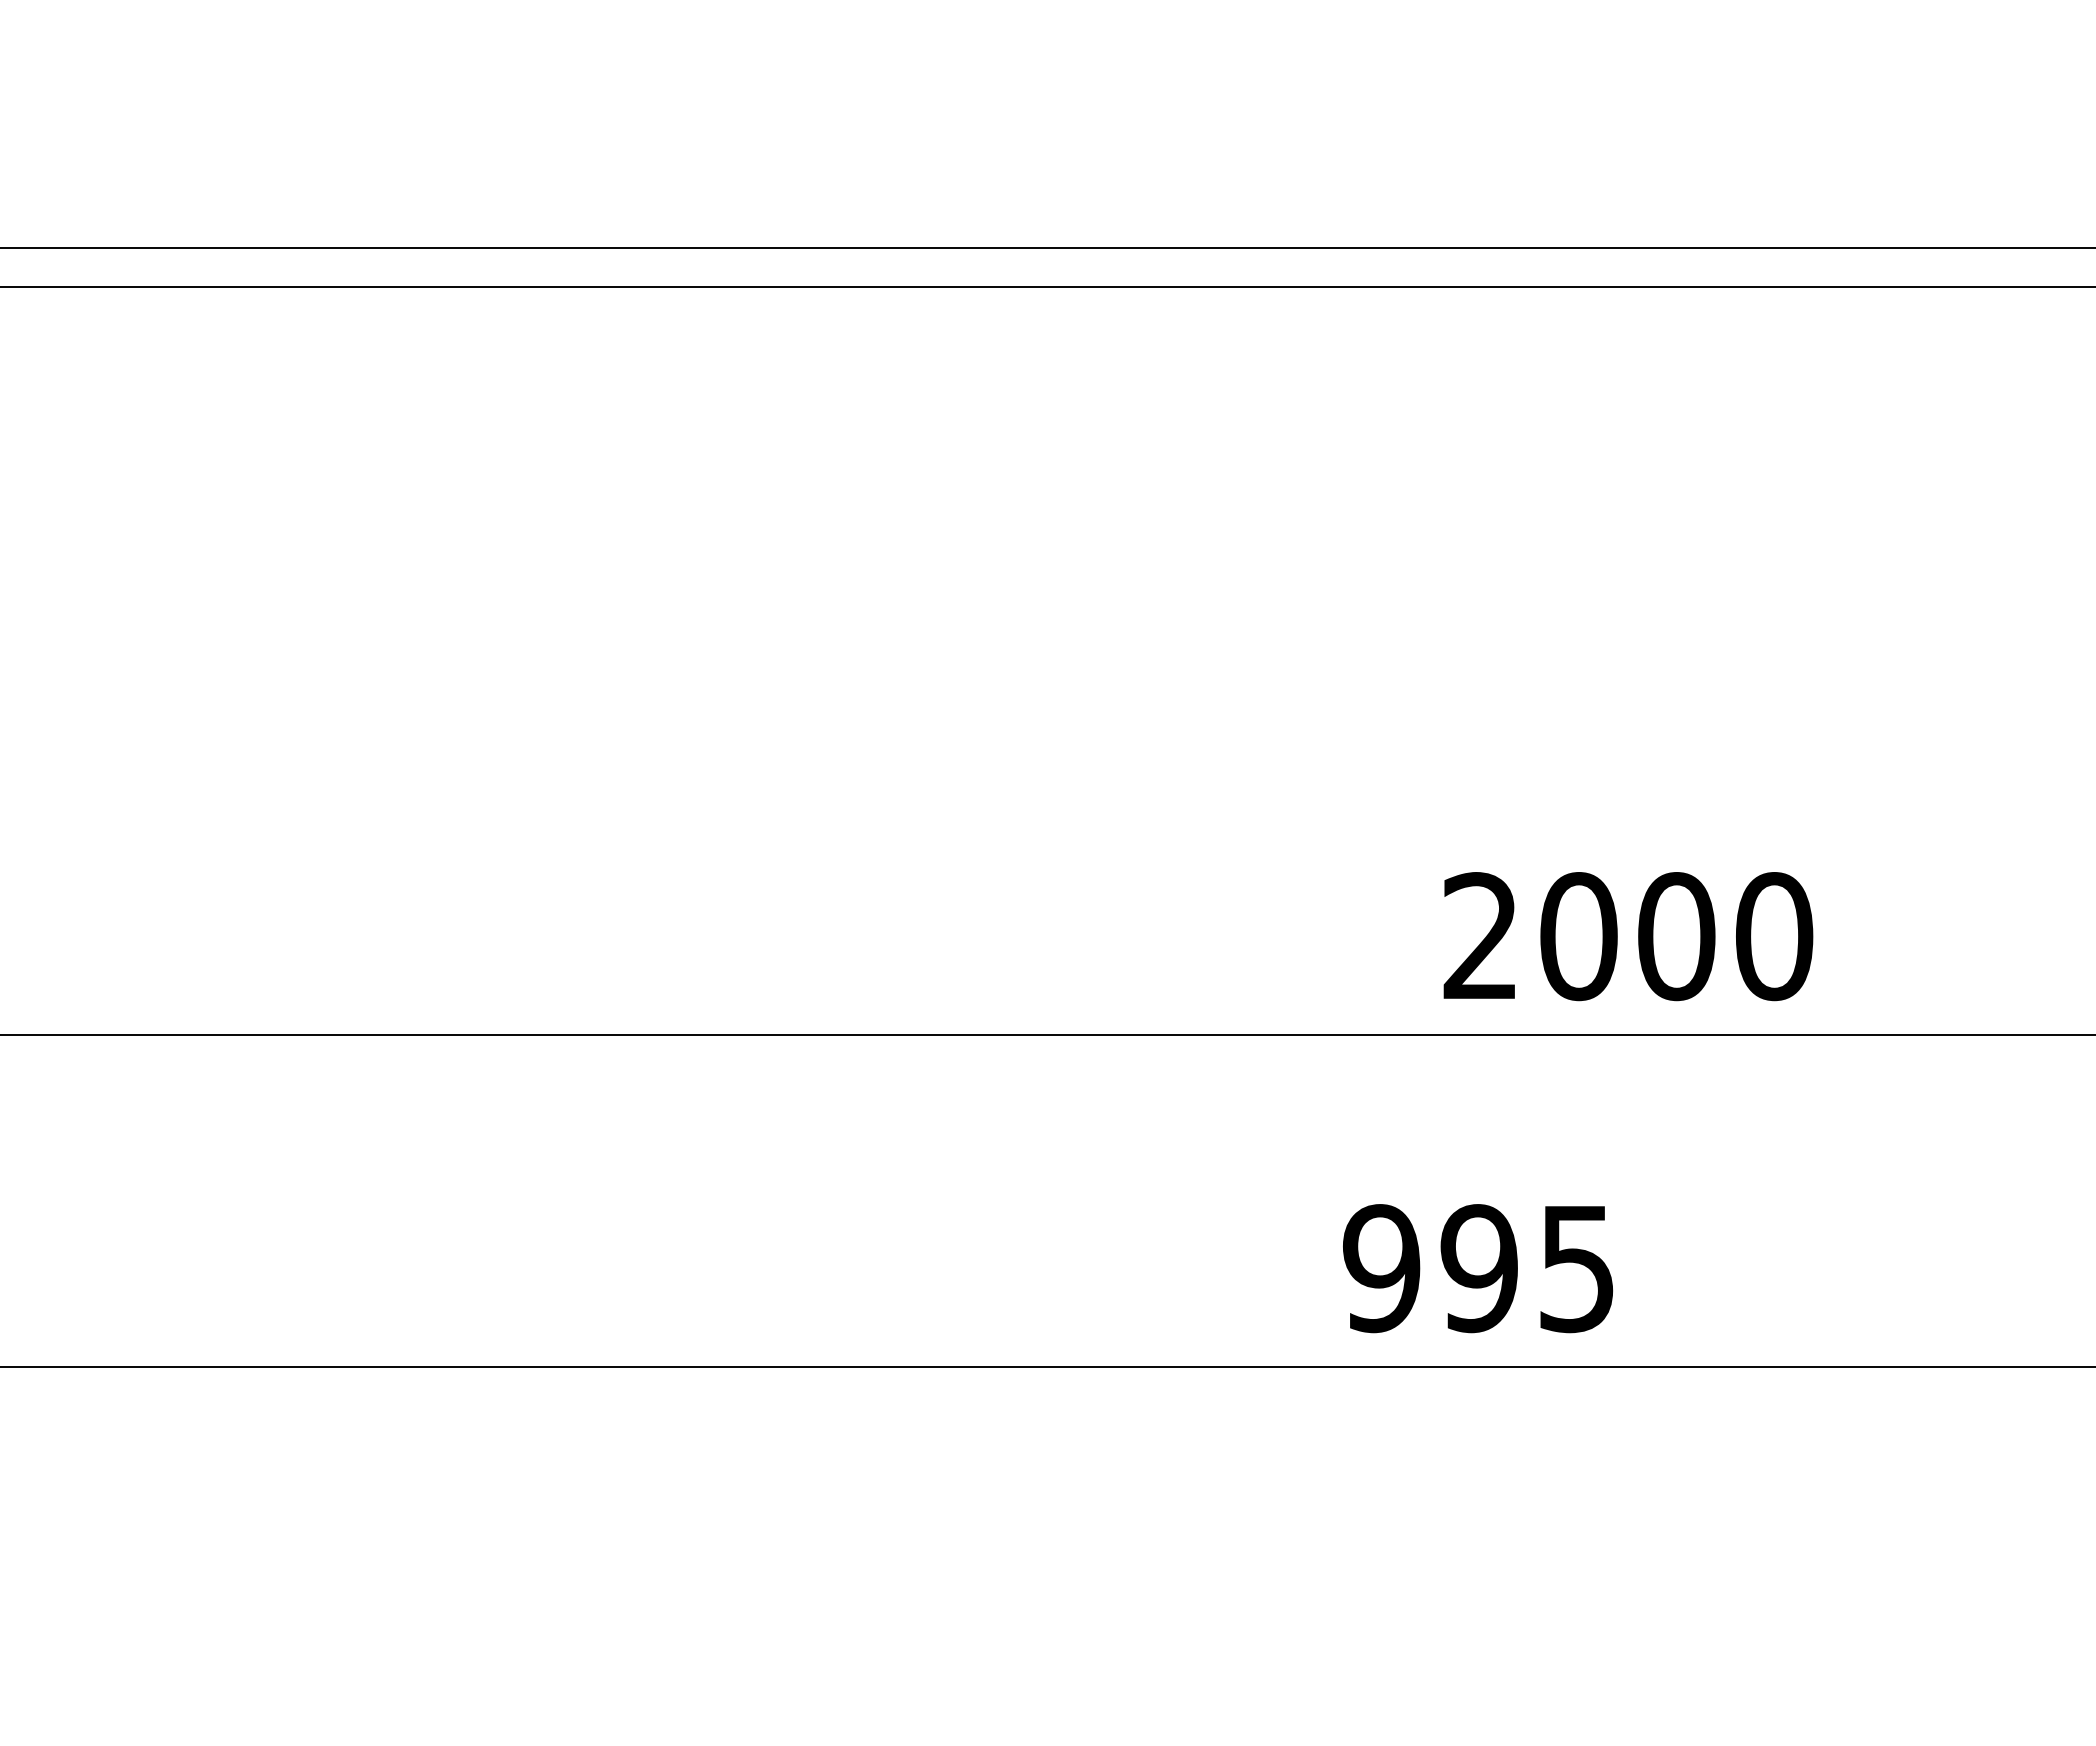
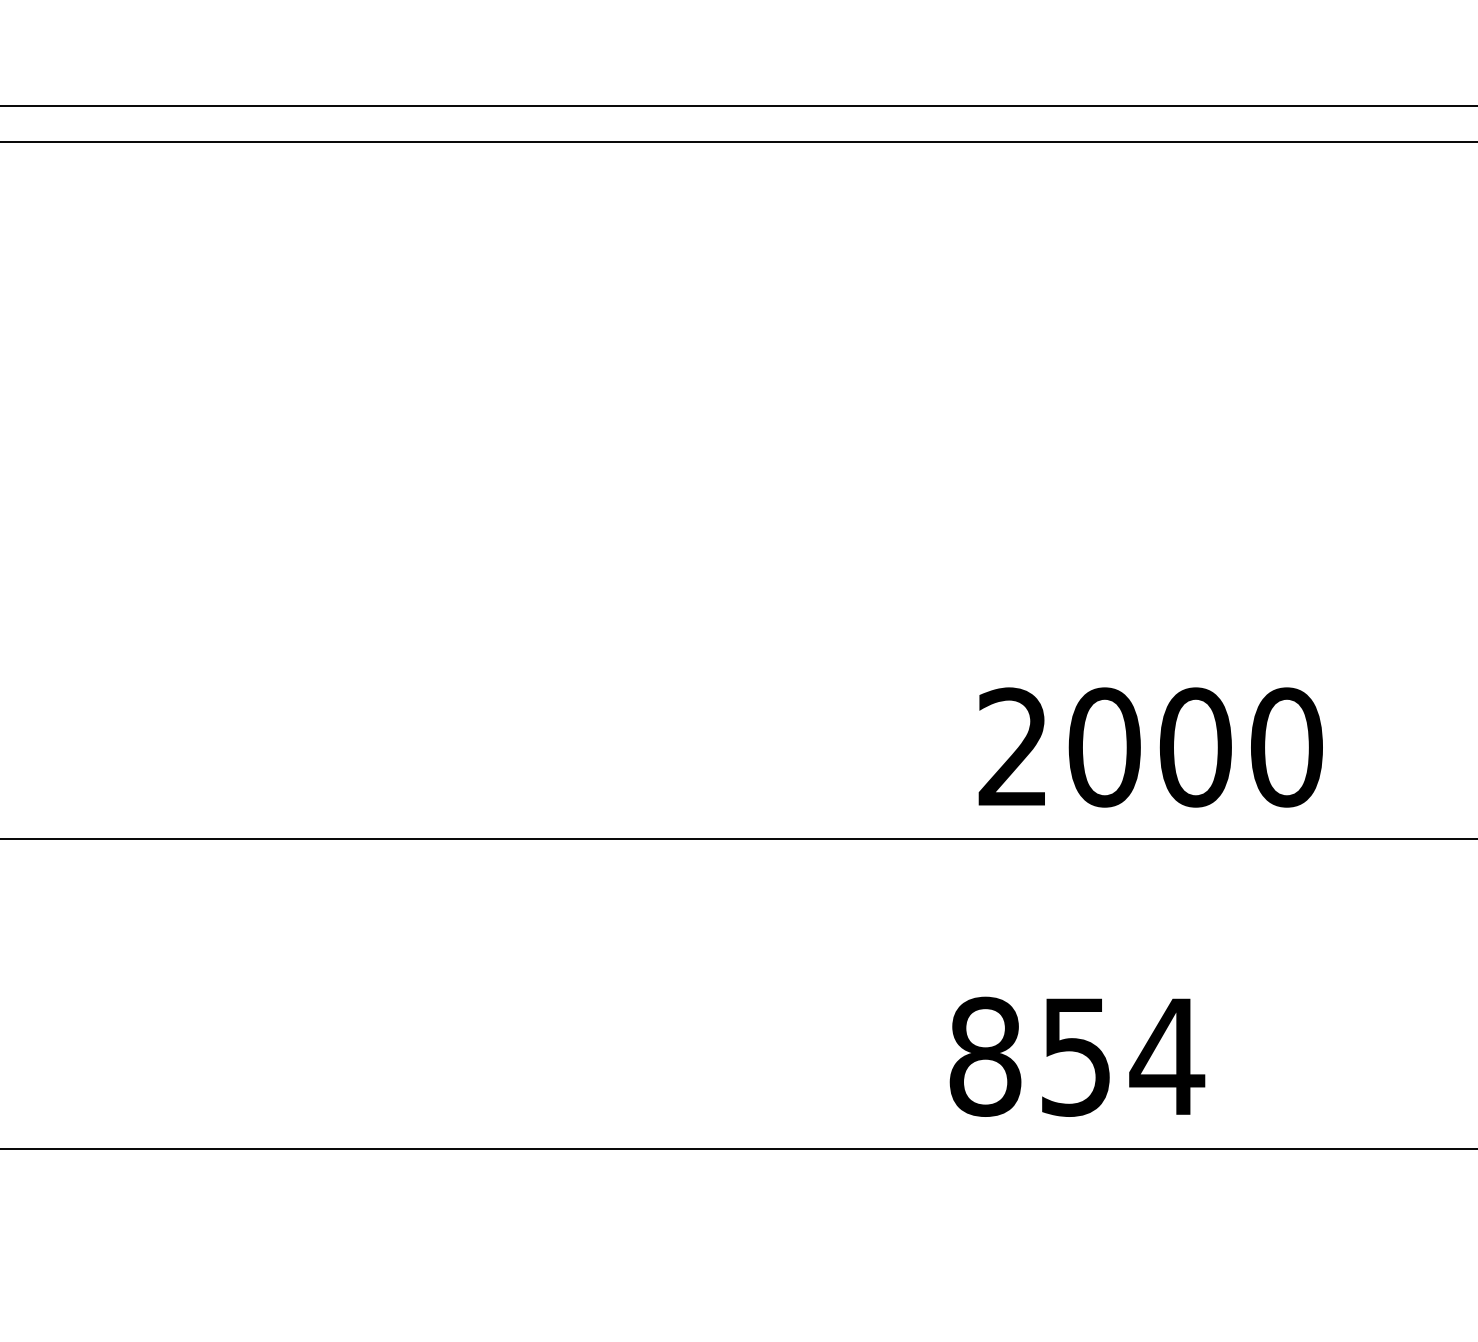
text: (1628, 936) -> (1150, 747), moved
text: (1480, 1268) -> (1077, 1056), 995 -> 854

